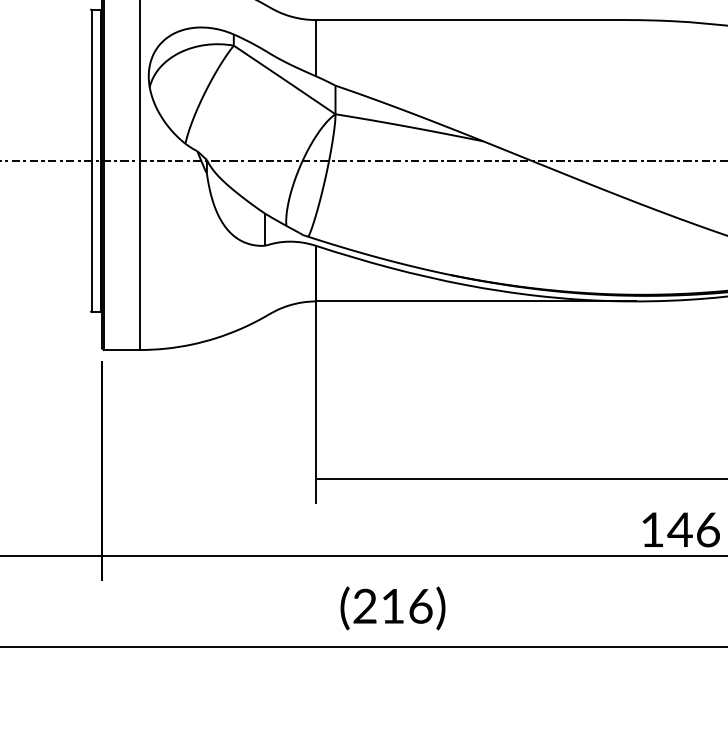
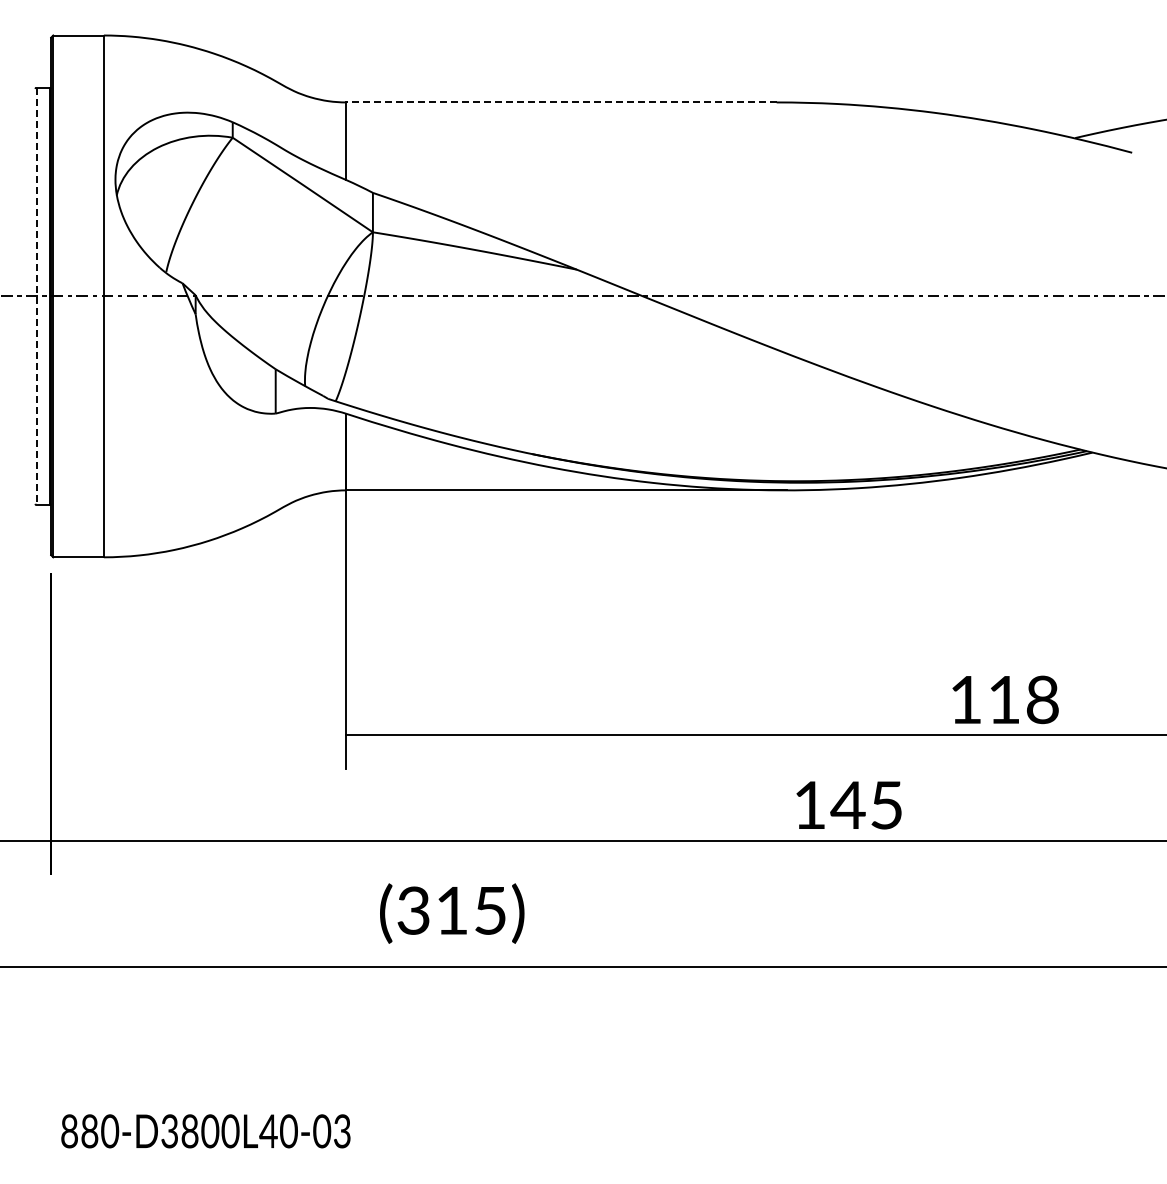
line: (471, 20) -> (560, 102), solid -> dashed
line: (91, 160) -> (36, 296), solid -> dashed
text: (708, 530) -> (887, 805), 146 -> 145
text: (392, 606) -> (451, 910), (216) -> (315)

